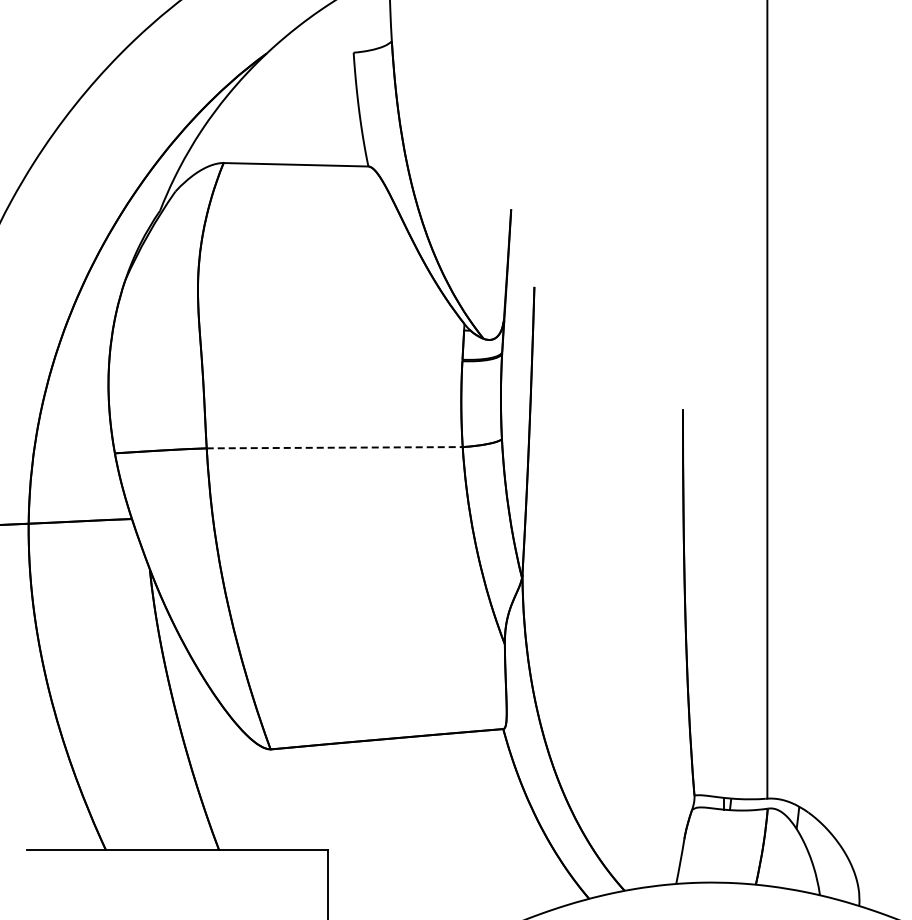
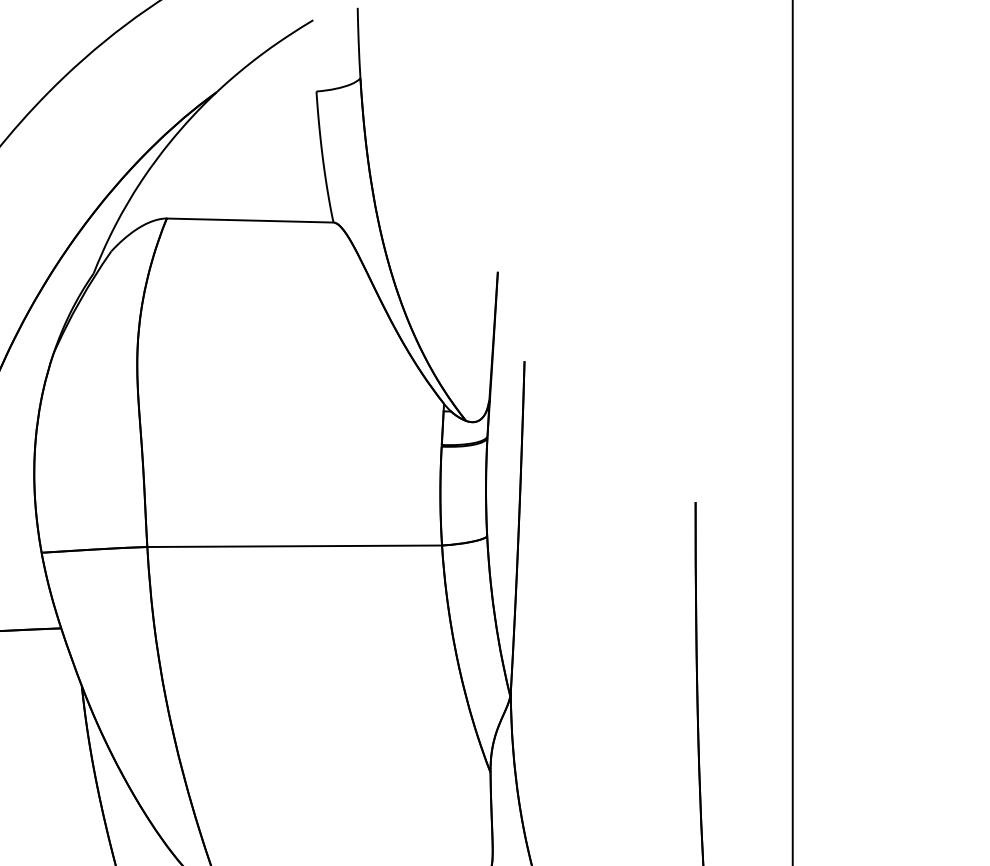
line: (334, 447) -> (294, 546), dashed -> solid

